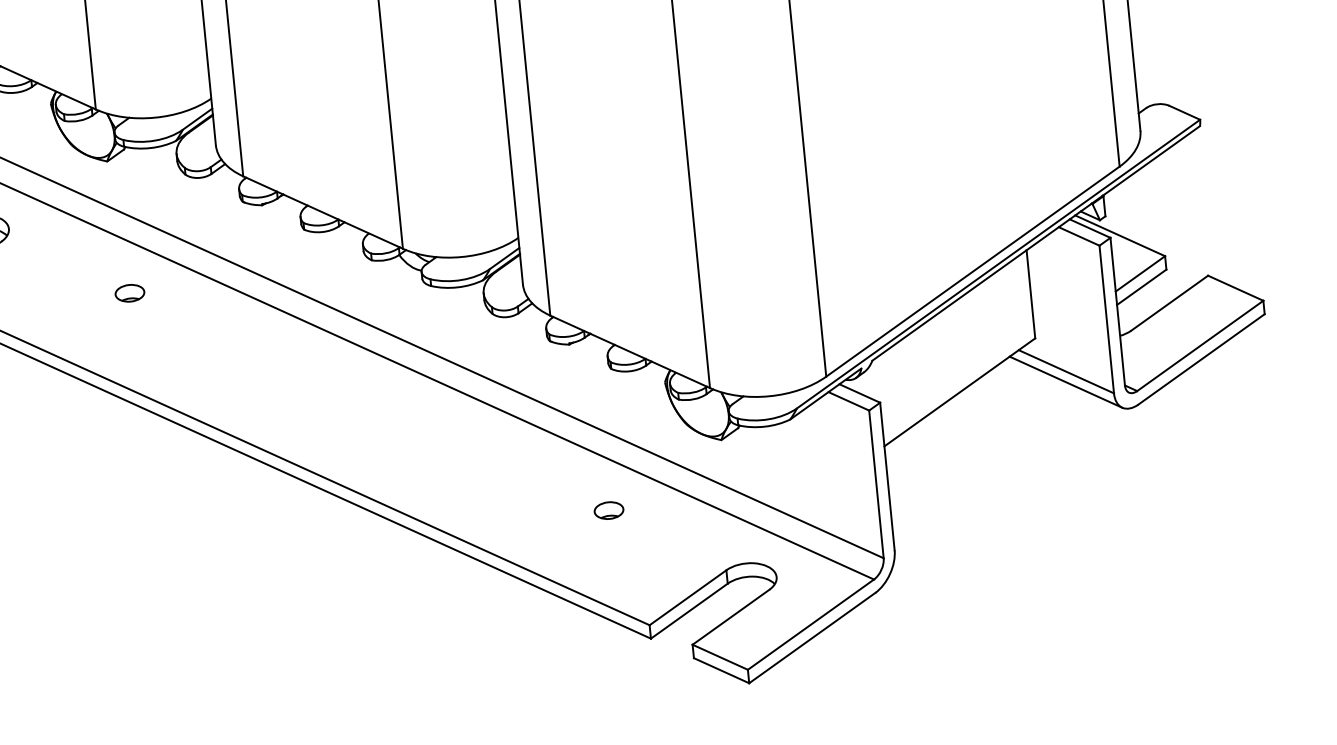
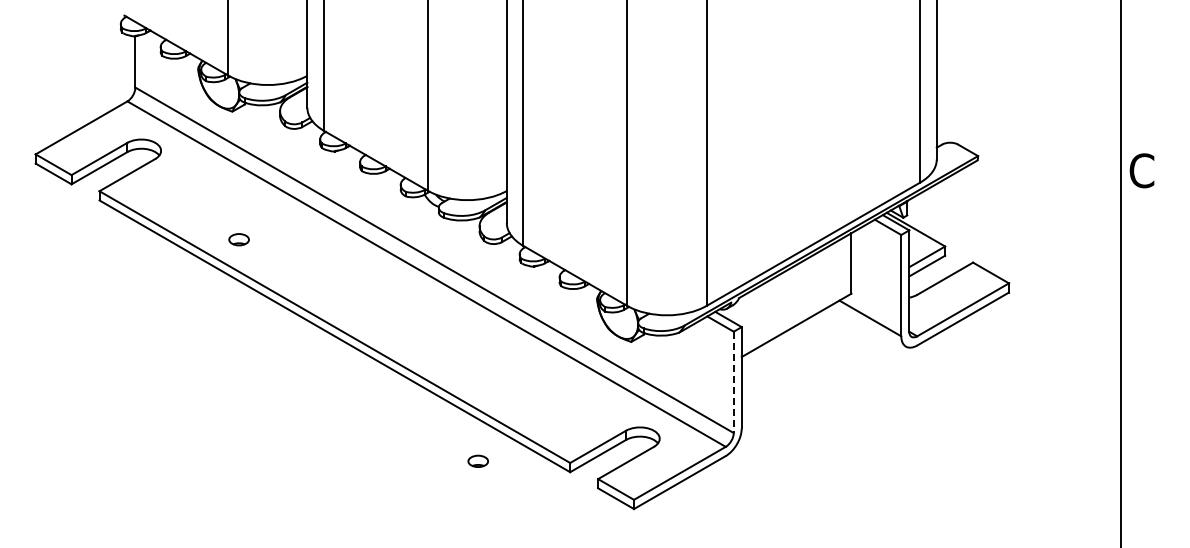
part: (129, 293) -> (238, 239), moved
line: (1064, 382) -> (868, 325), removed
line: (876, 484) -> (733, 382), solid -> dashed
part: (607, 509) -> (477, 460), moved

